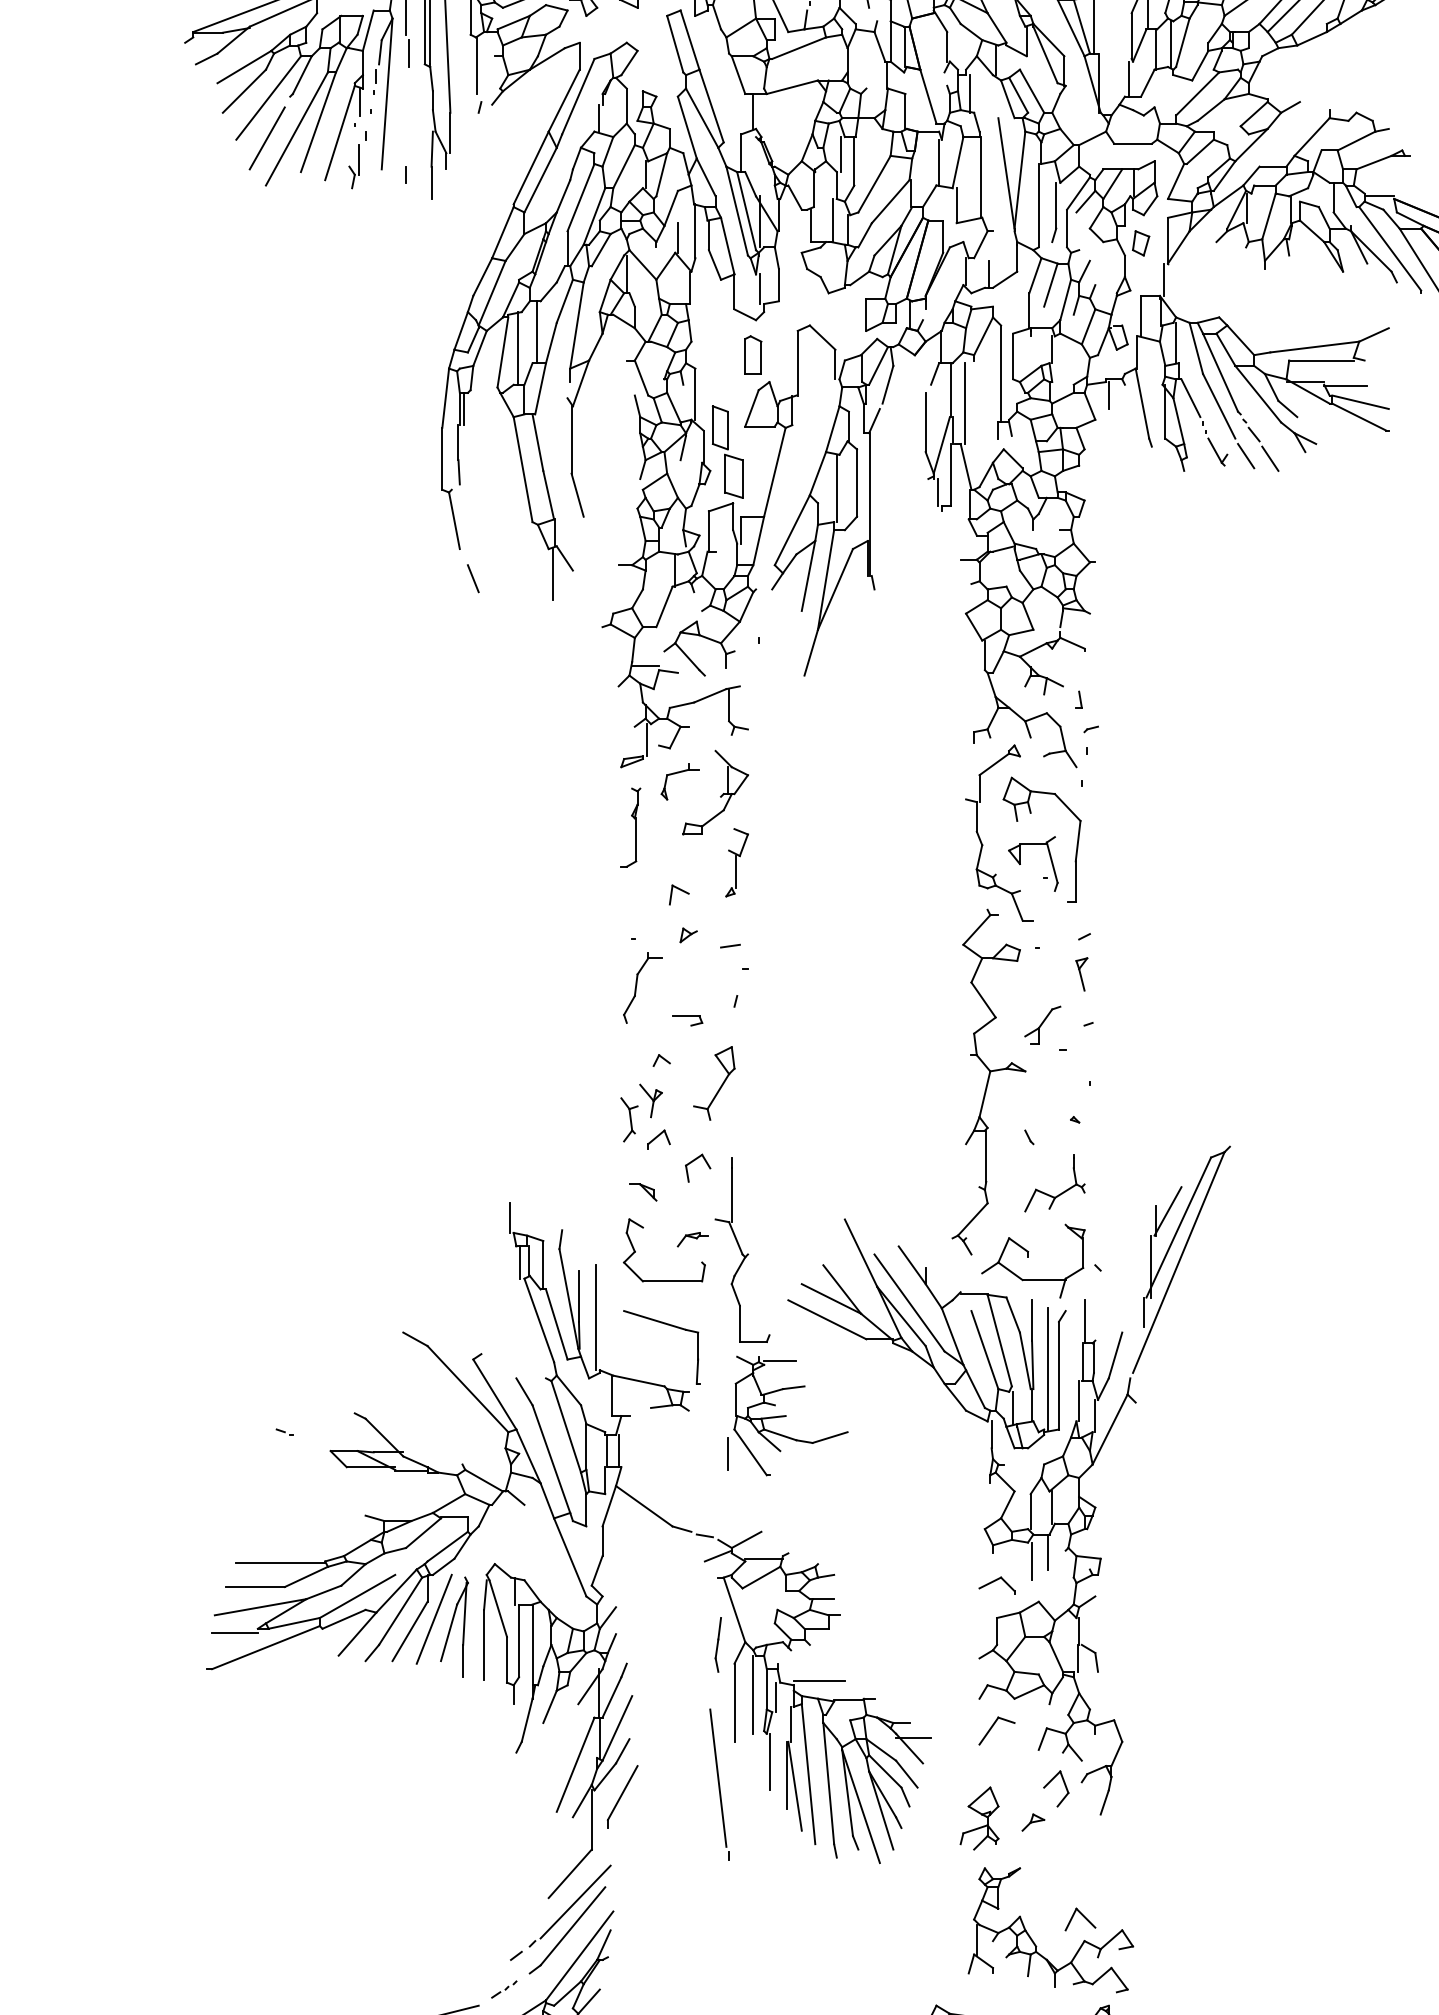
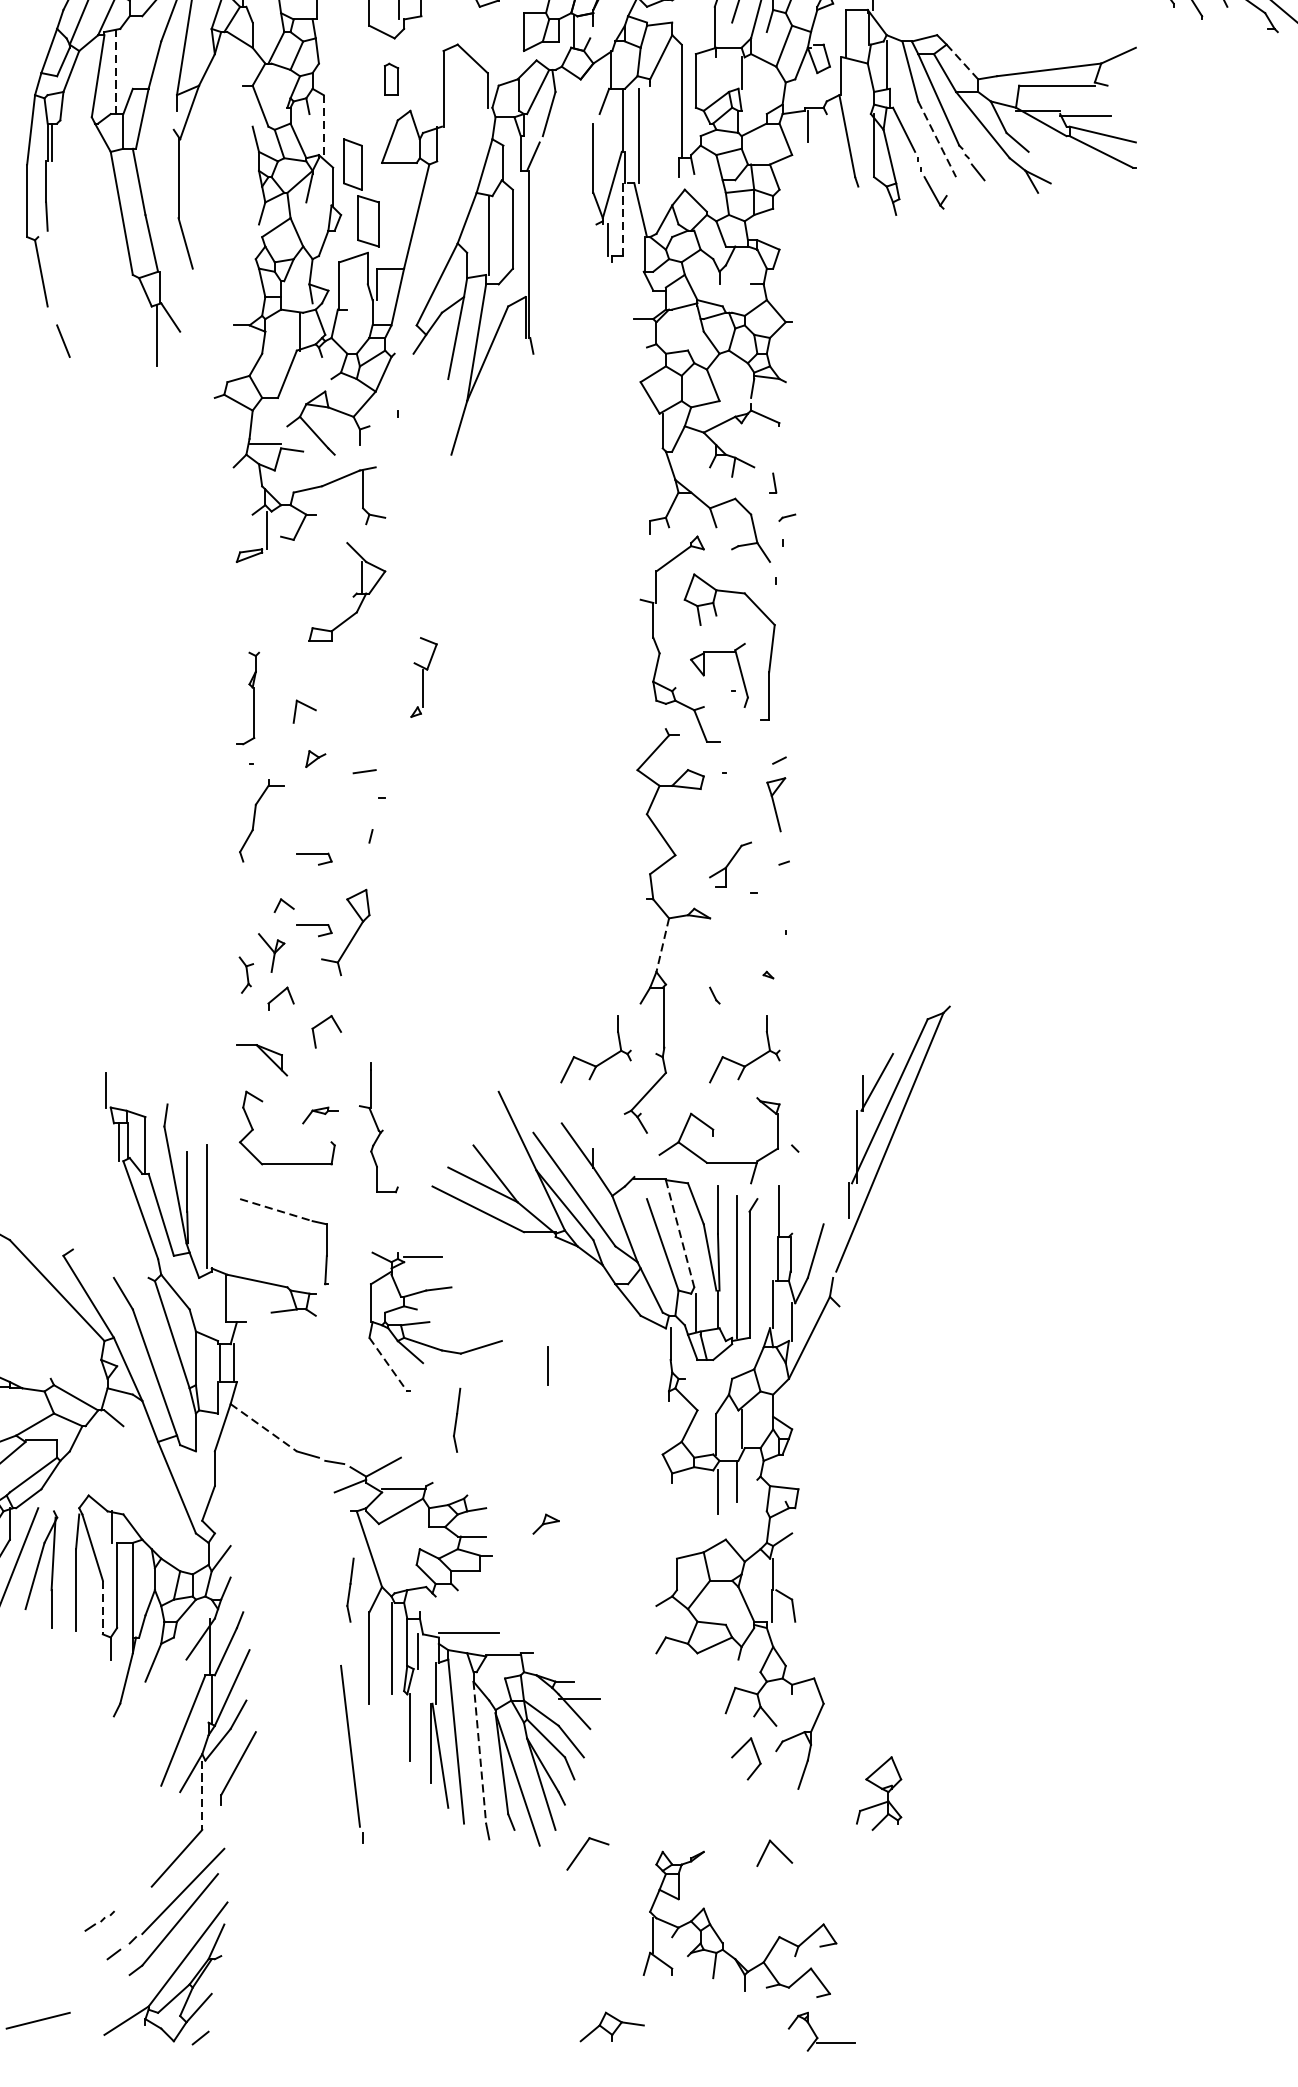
line: (536, 332) -> (137, 52), removed
line: (1241, 340) -> (963, 62), solid -> dashed
line: (517, 348) -> (115, 71), solid -> dashed
part: (753, 354) -> (391, 78), size x0.7
line: (695, 394) -> (323, 125), solid -> dashed
line: (1219, 406) -> (937, 139), solid -> dashed
line: (1246, 456) -> (969, 198), removed
line: (1270, 458) -> (997, 200), removed
line: (951, 474) -> (623, 219), solid -> dashed
part: (679, 773) -> (304, 569), removed
part: (630, 827) -> (247, 698), moved
part: (736, 862) -> (423, 677), moved
part: (1081, 974) -> (775, 804), size x1.4
part: (687, 1081) -> (314, 930), added
line: (984, 1094) -> (662, 945), solid -> dashed
part: (629, 1119) -> (246, 974), size x0.7
part: (643, 1192) -> (262, 1060), size x1.6
part: (934, 1192) -> (603, 1060), added
part: (742, 1249) -> (378, 1126), size x0.6
line: (655, 1320) -> (276, 1210), solid -> dashed
line: (999, 1341) -> (679, 1234), solid -> dashed
line: (750, 1452) -> (388, 1364), solid -> dashed
line: (727, 1453) -> (547, 1365), moved
part: (808, 1499) -> (456, 1419), added
line: (644, 1506) -> (263, 1428), solid -> dashed
part: (996, 1585) -> (676, 1520), removed
line: (506, 1659) -> (102, 1607), solid -> dashed
part: (996, 1730) -> (587, 1853), moved
line: (828, 1783) -> (479, 1752), solid -> dashed
part: (979, 1818) -> (878, 1793), moved
line: (591, 1819) -> (201, 1794), solid -> dashed
part: (1033, 1822) -> (546, 1524), moved
part: (1080, 1919) -> (774, 1853), moved
part: (504, 1989) -> (99, 1921), moved

